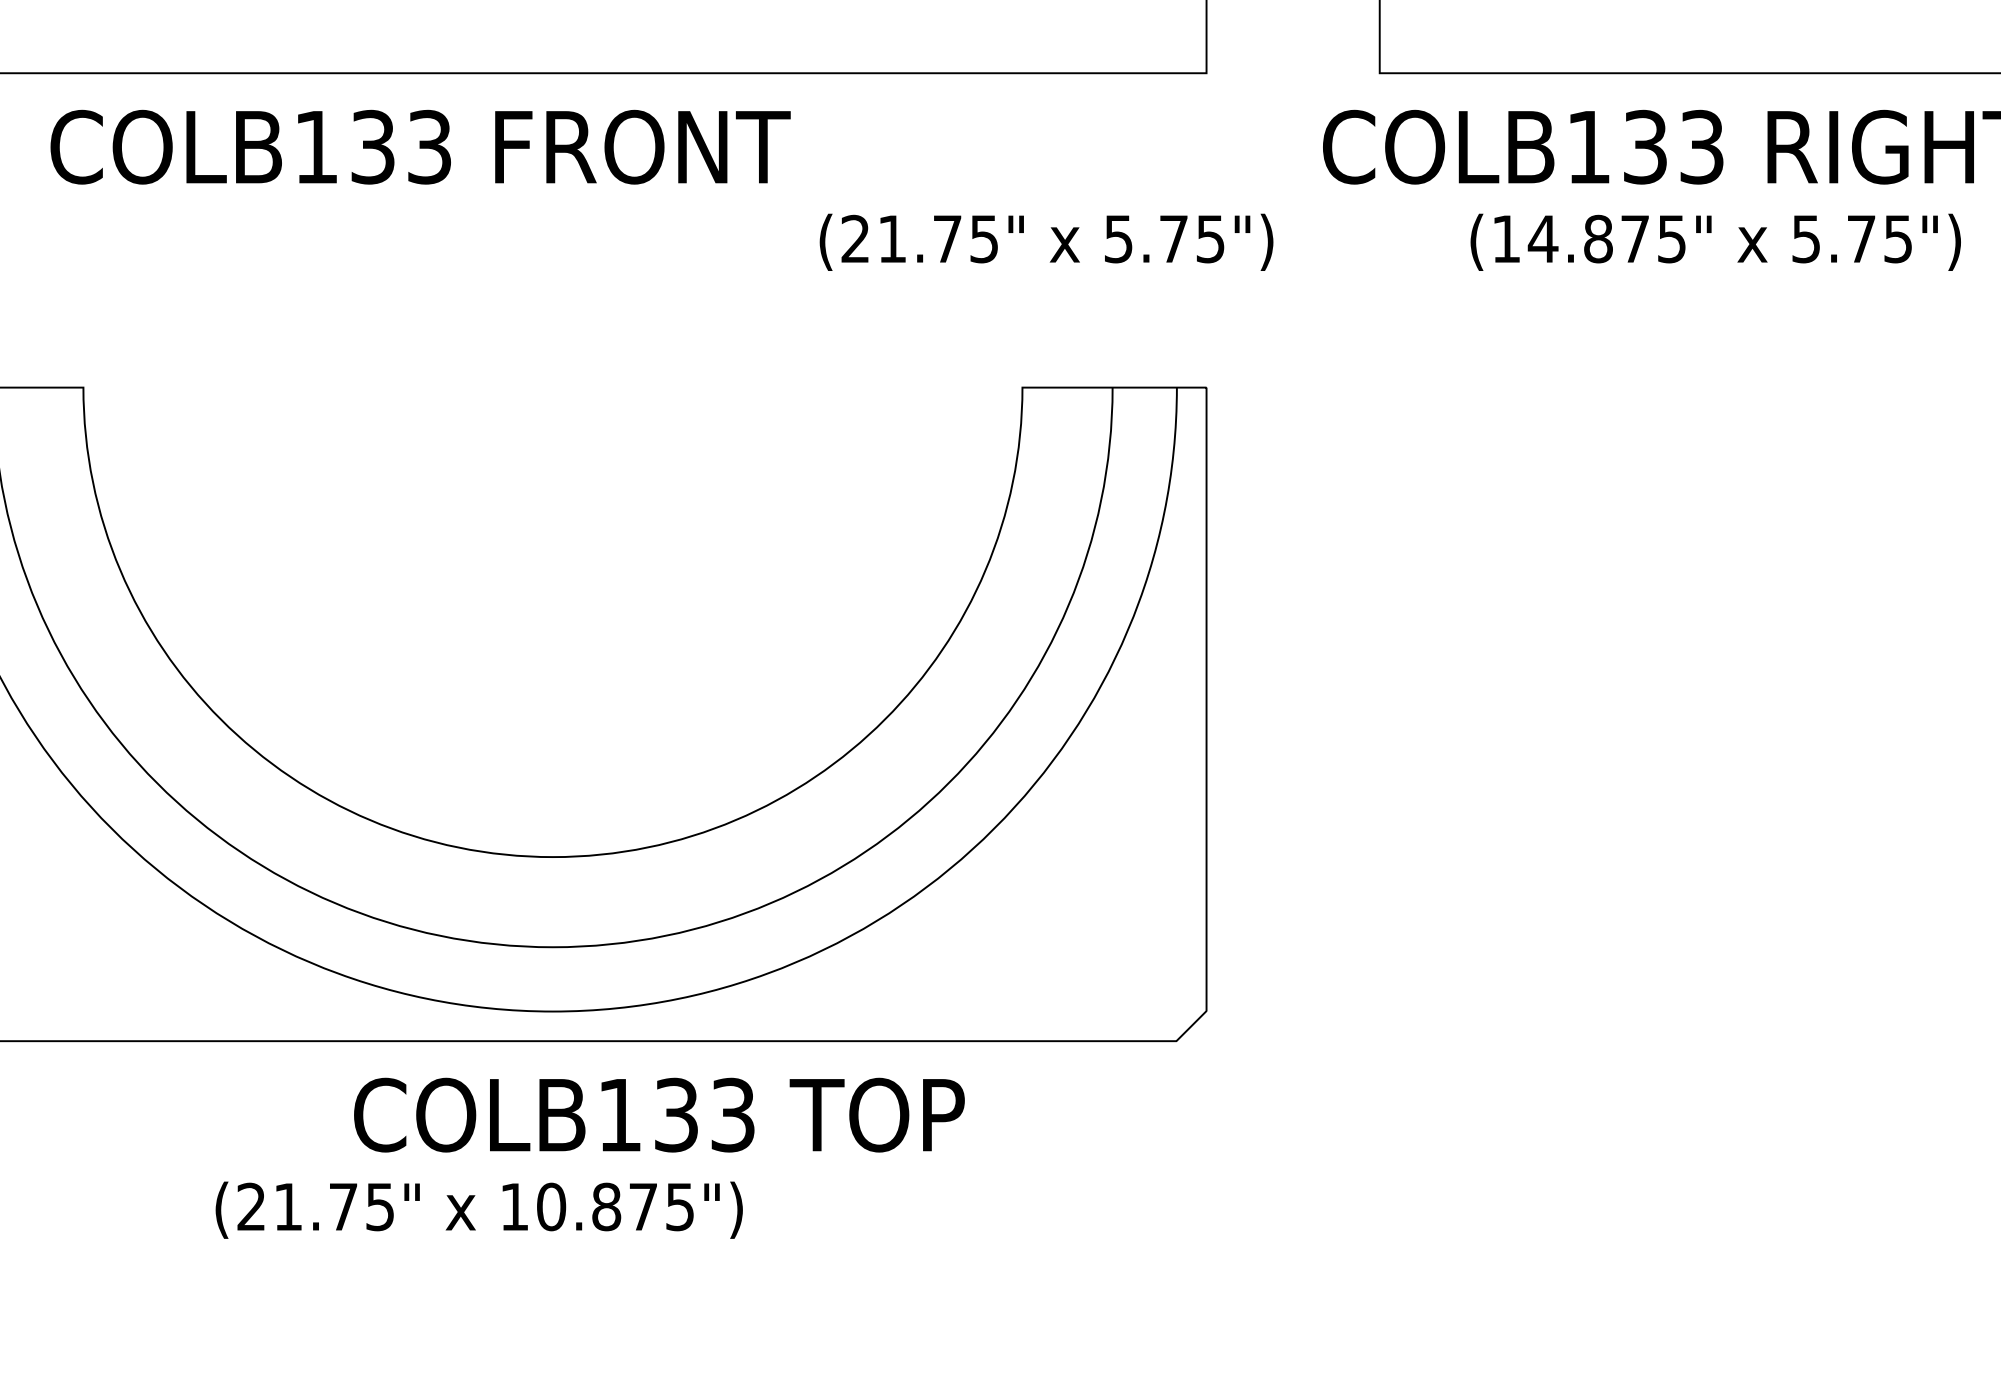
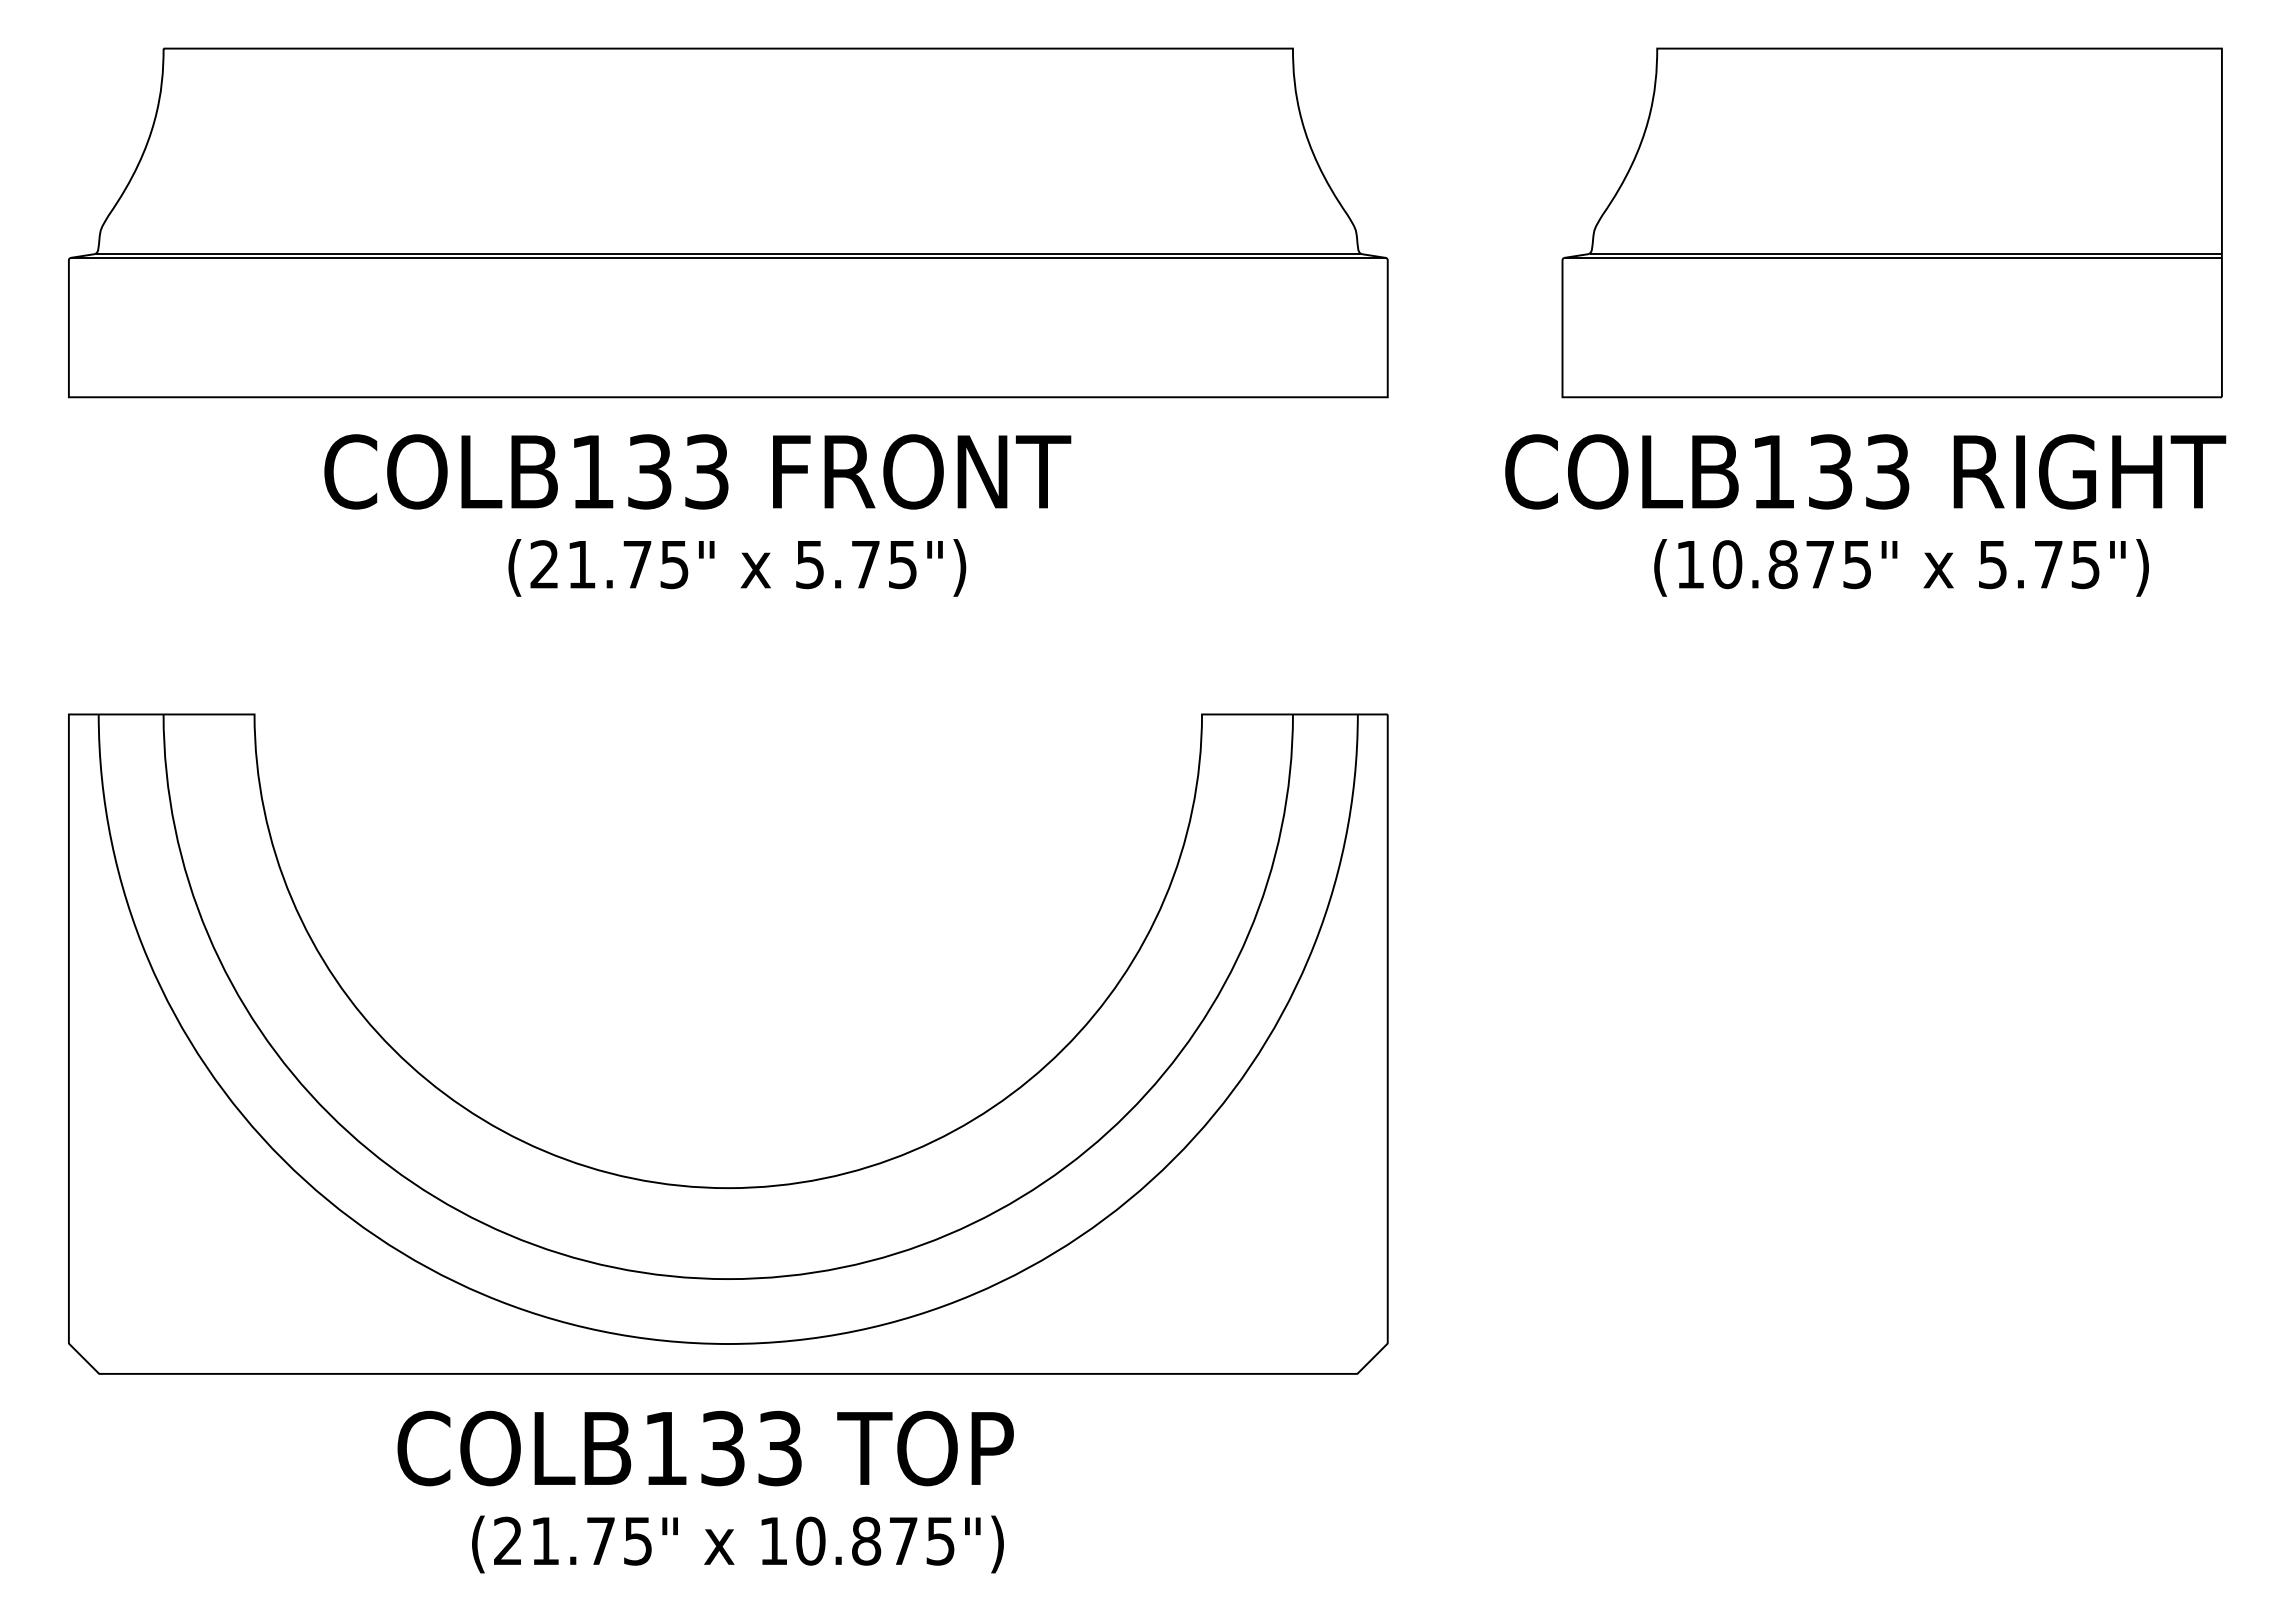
text: (420, 146) -> (697, 471), moved
text: (1543, 238) -> (1727, 564), (14.875" -> (10.875"
text: (1046, 241) -> (737, 567), moved
text: (659, 1115) -> (705, 1448), moved
text: (478, 1210) -> (737, 1544), moved

